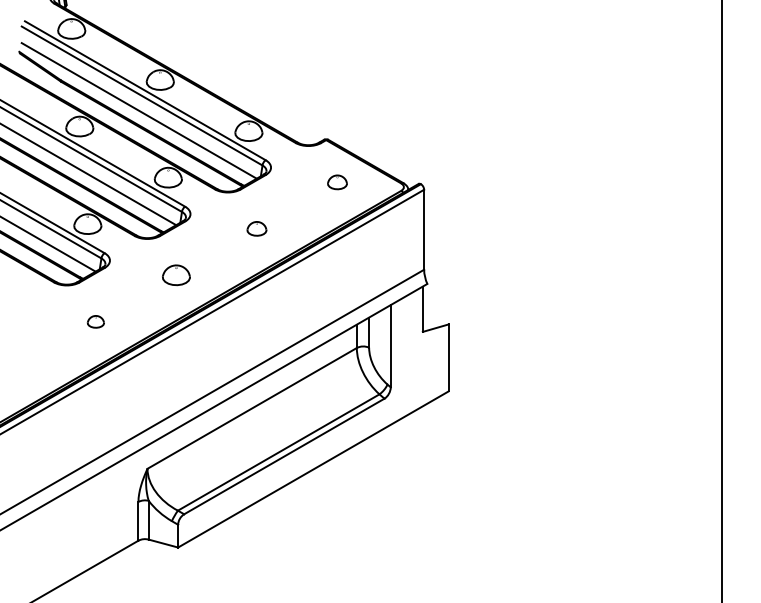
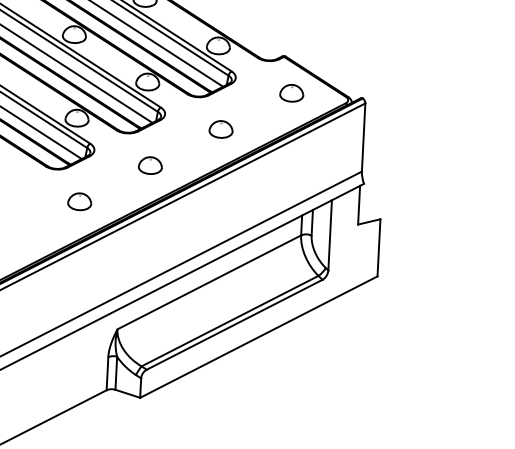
part: (337, 182) -> (291, 93), size x1.43
part: (256, 228) -> (220, 129), size x1.43
part: (95, 321) -> (79, 201), size x1.67

